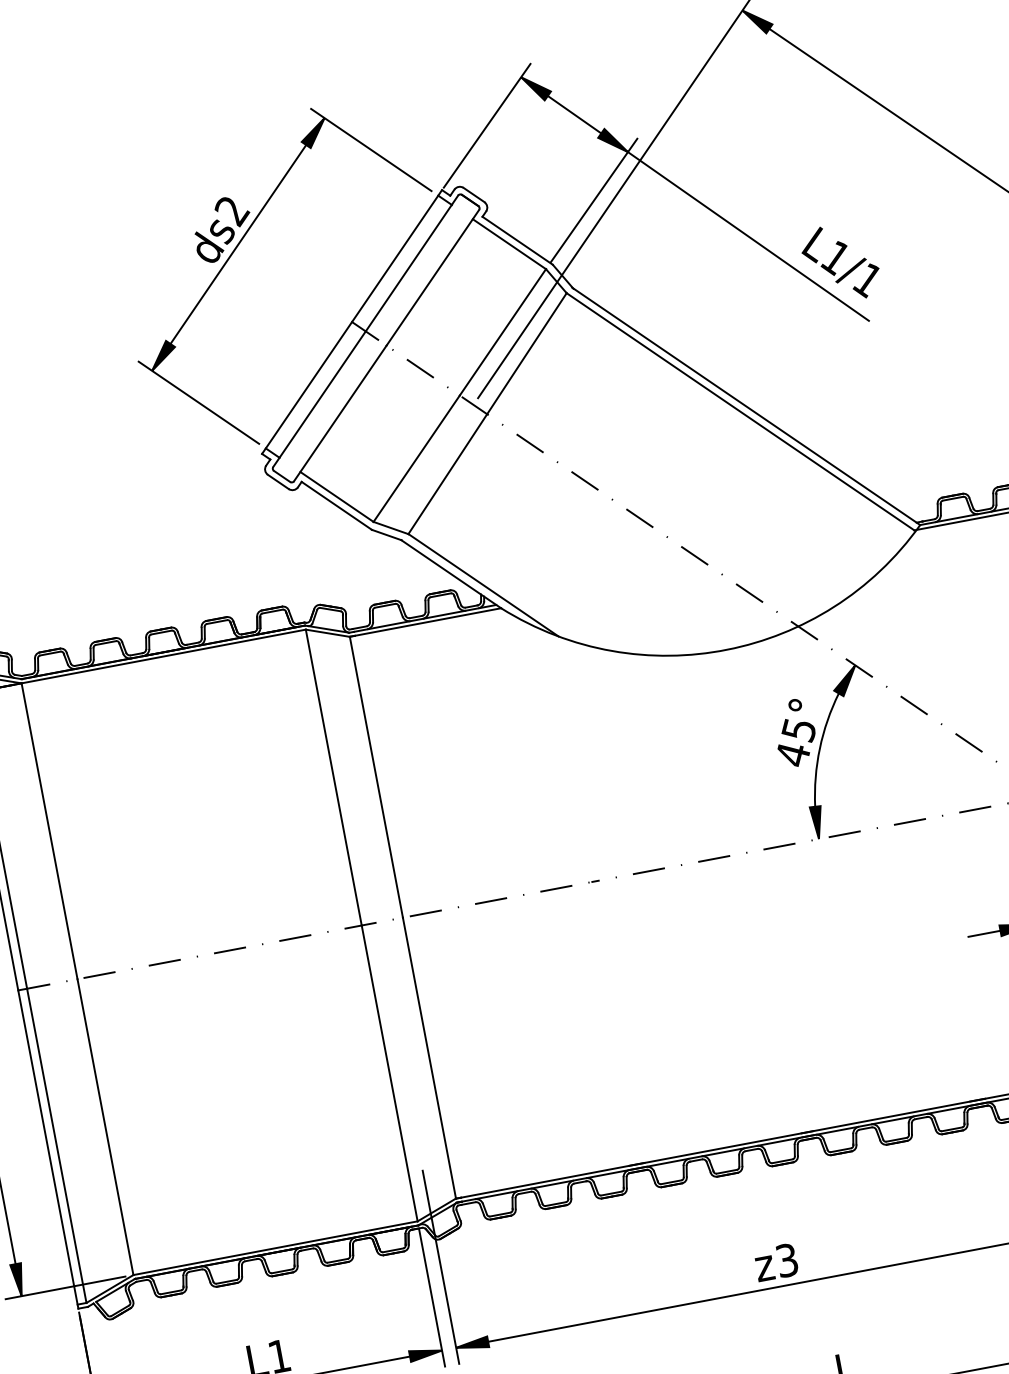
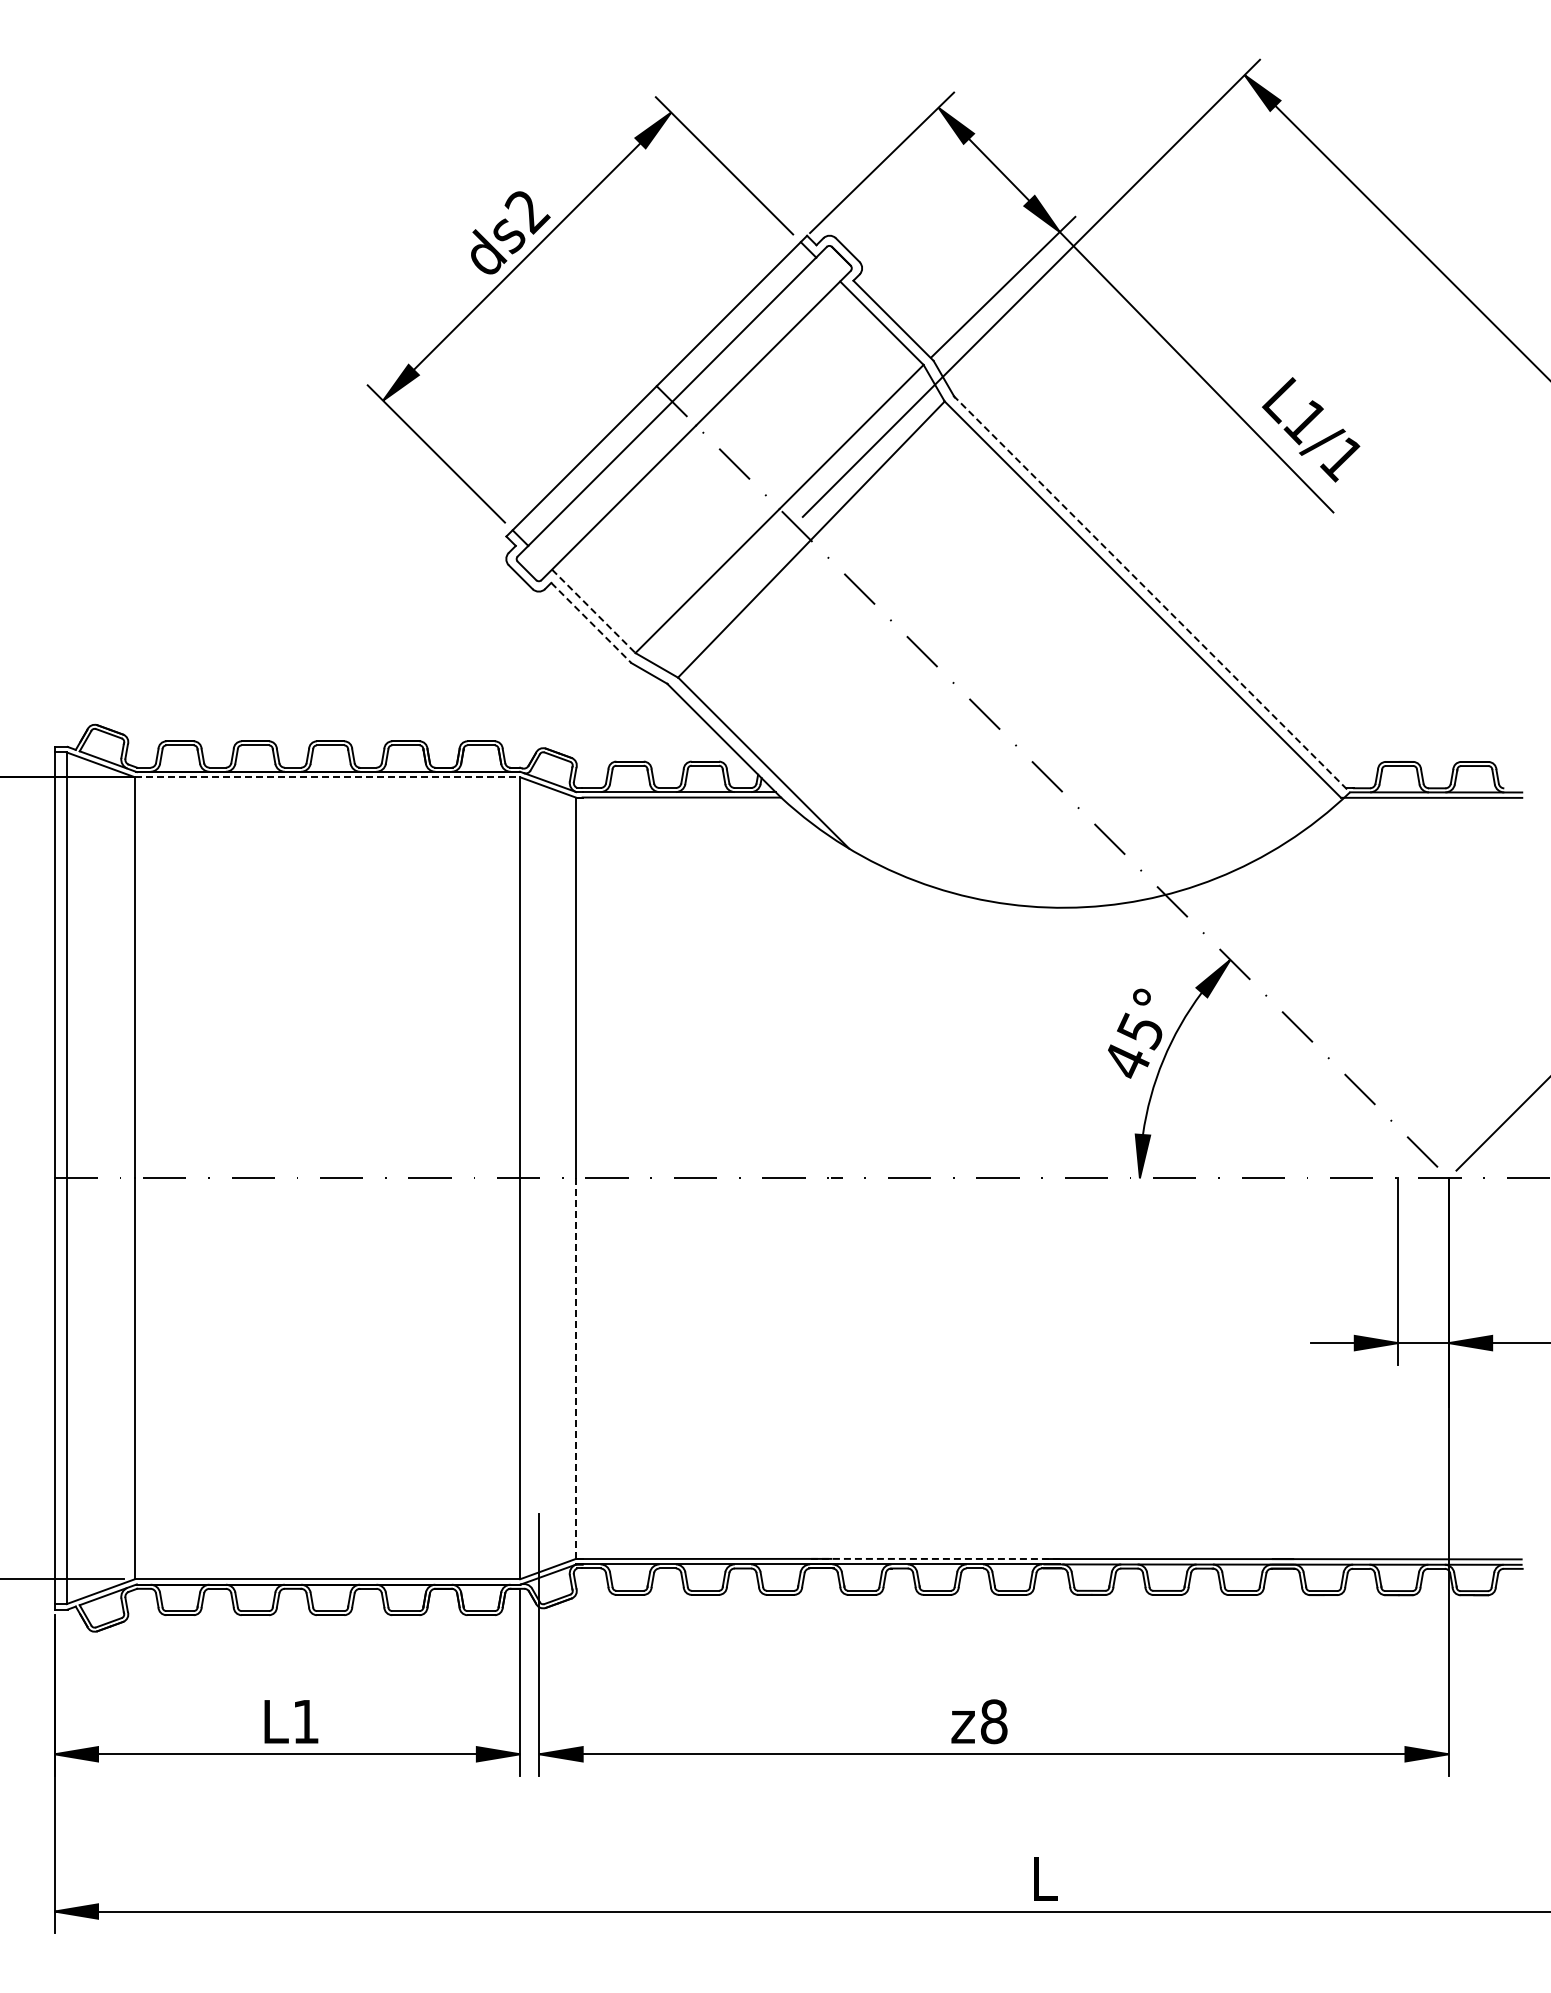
line: (746, 406) -> (1151, 593), solid -> dashed
line: (336, 497) -> (593, 611), solid -> dashed
line: (336, 505) -> (591, 622), solid -> dashed
line: (163, 656) -> (327, 777), solid -> dashed
line: (429, 1058) -> (576, 1368), solid -> dashed
line: (721, 1148) -> (935, 1558), solid -> dashed
text: (786, 1260) -> (993, 1721), z3 -> z8

